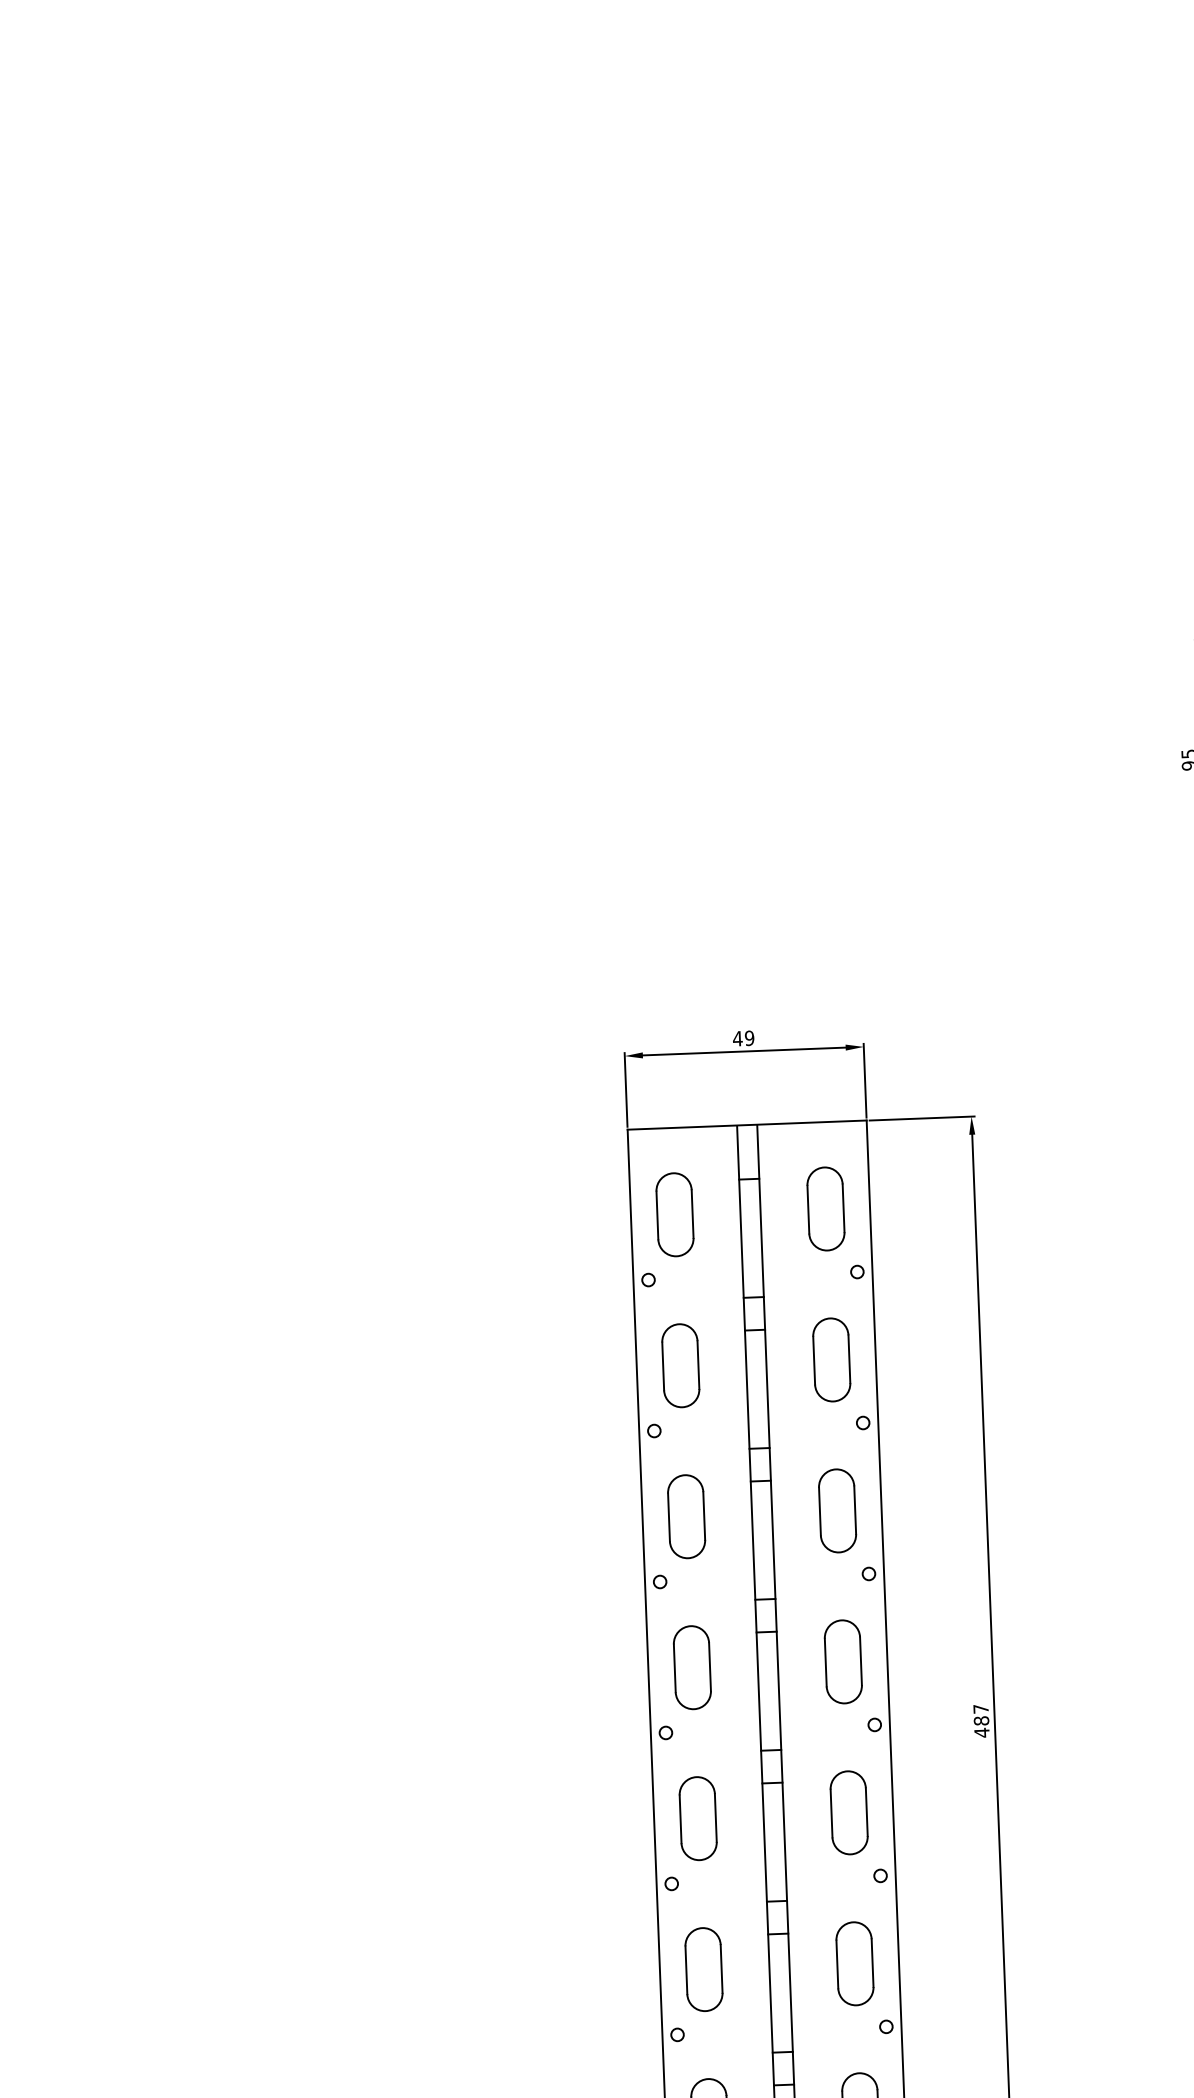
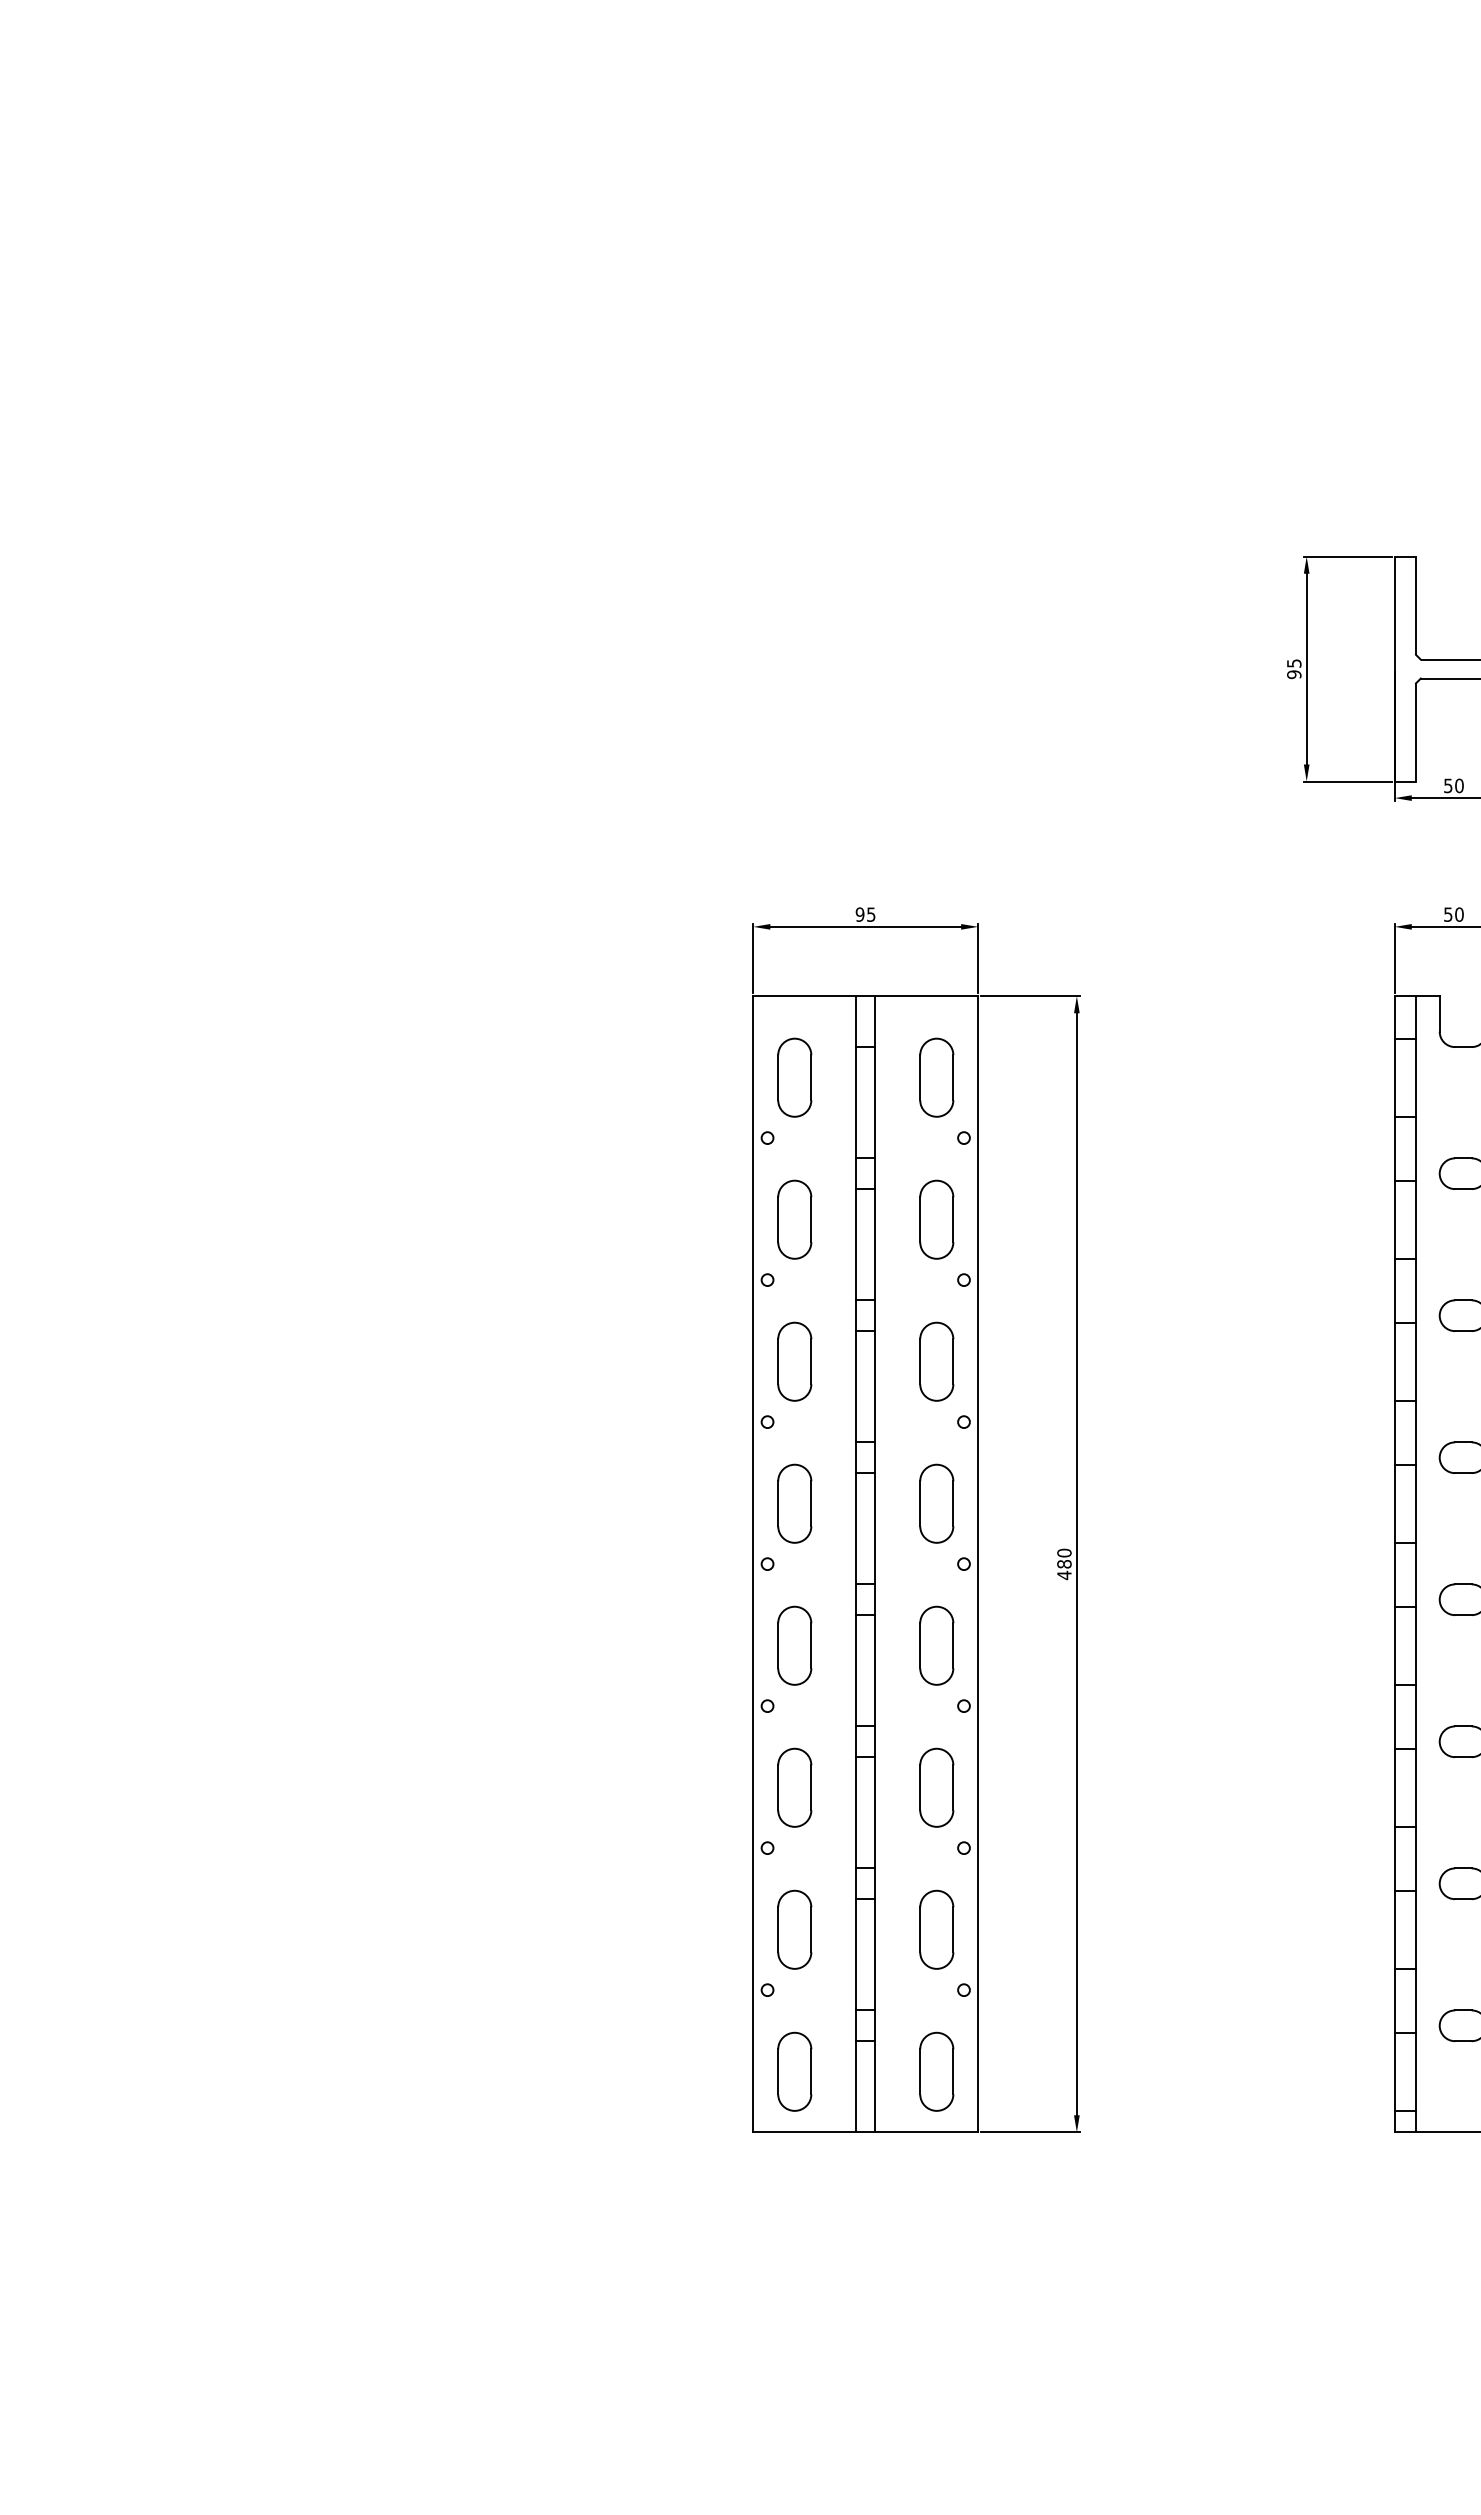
text: (743, 1038) -> (865, 914), 49 -> 95
text: (981, 1708) -> (1064, 1552), 487 -> 480

